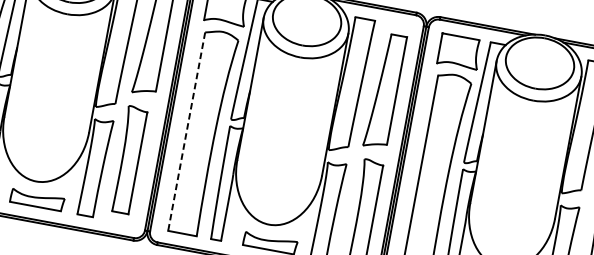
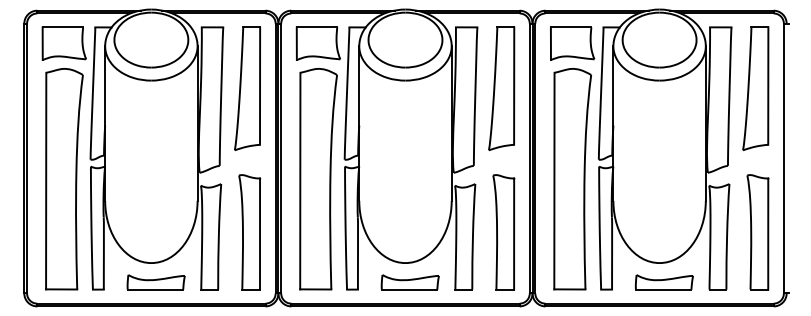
part: (384, 91) -> (501, 88), moved
line: (186, 132) -> (300, 181), dashed -> solid
part: (128, 160) -> (249, 232), moved

